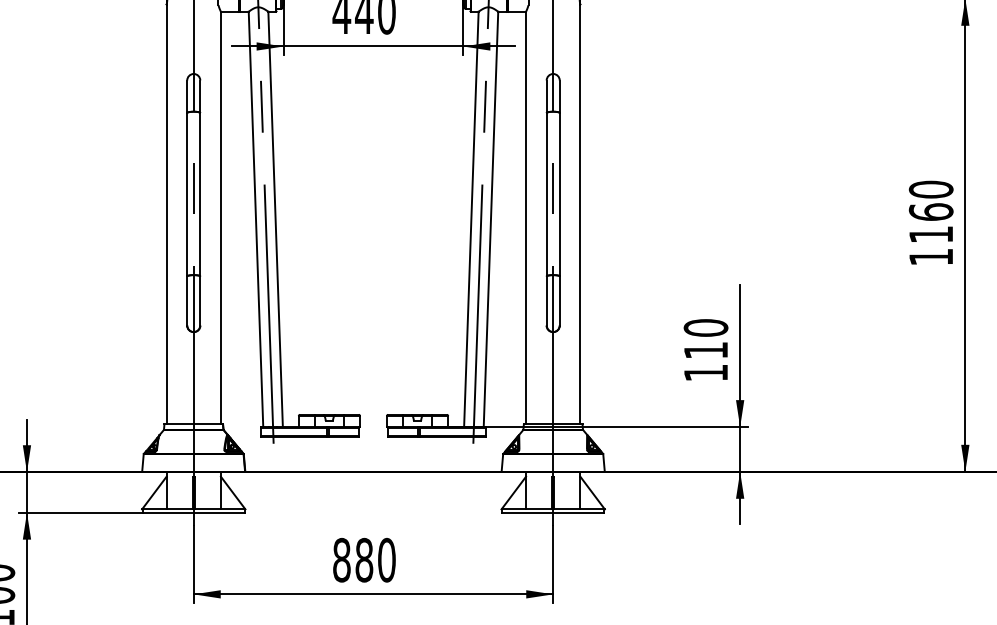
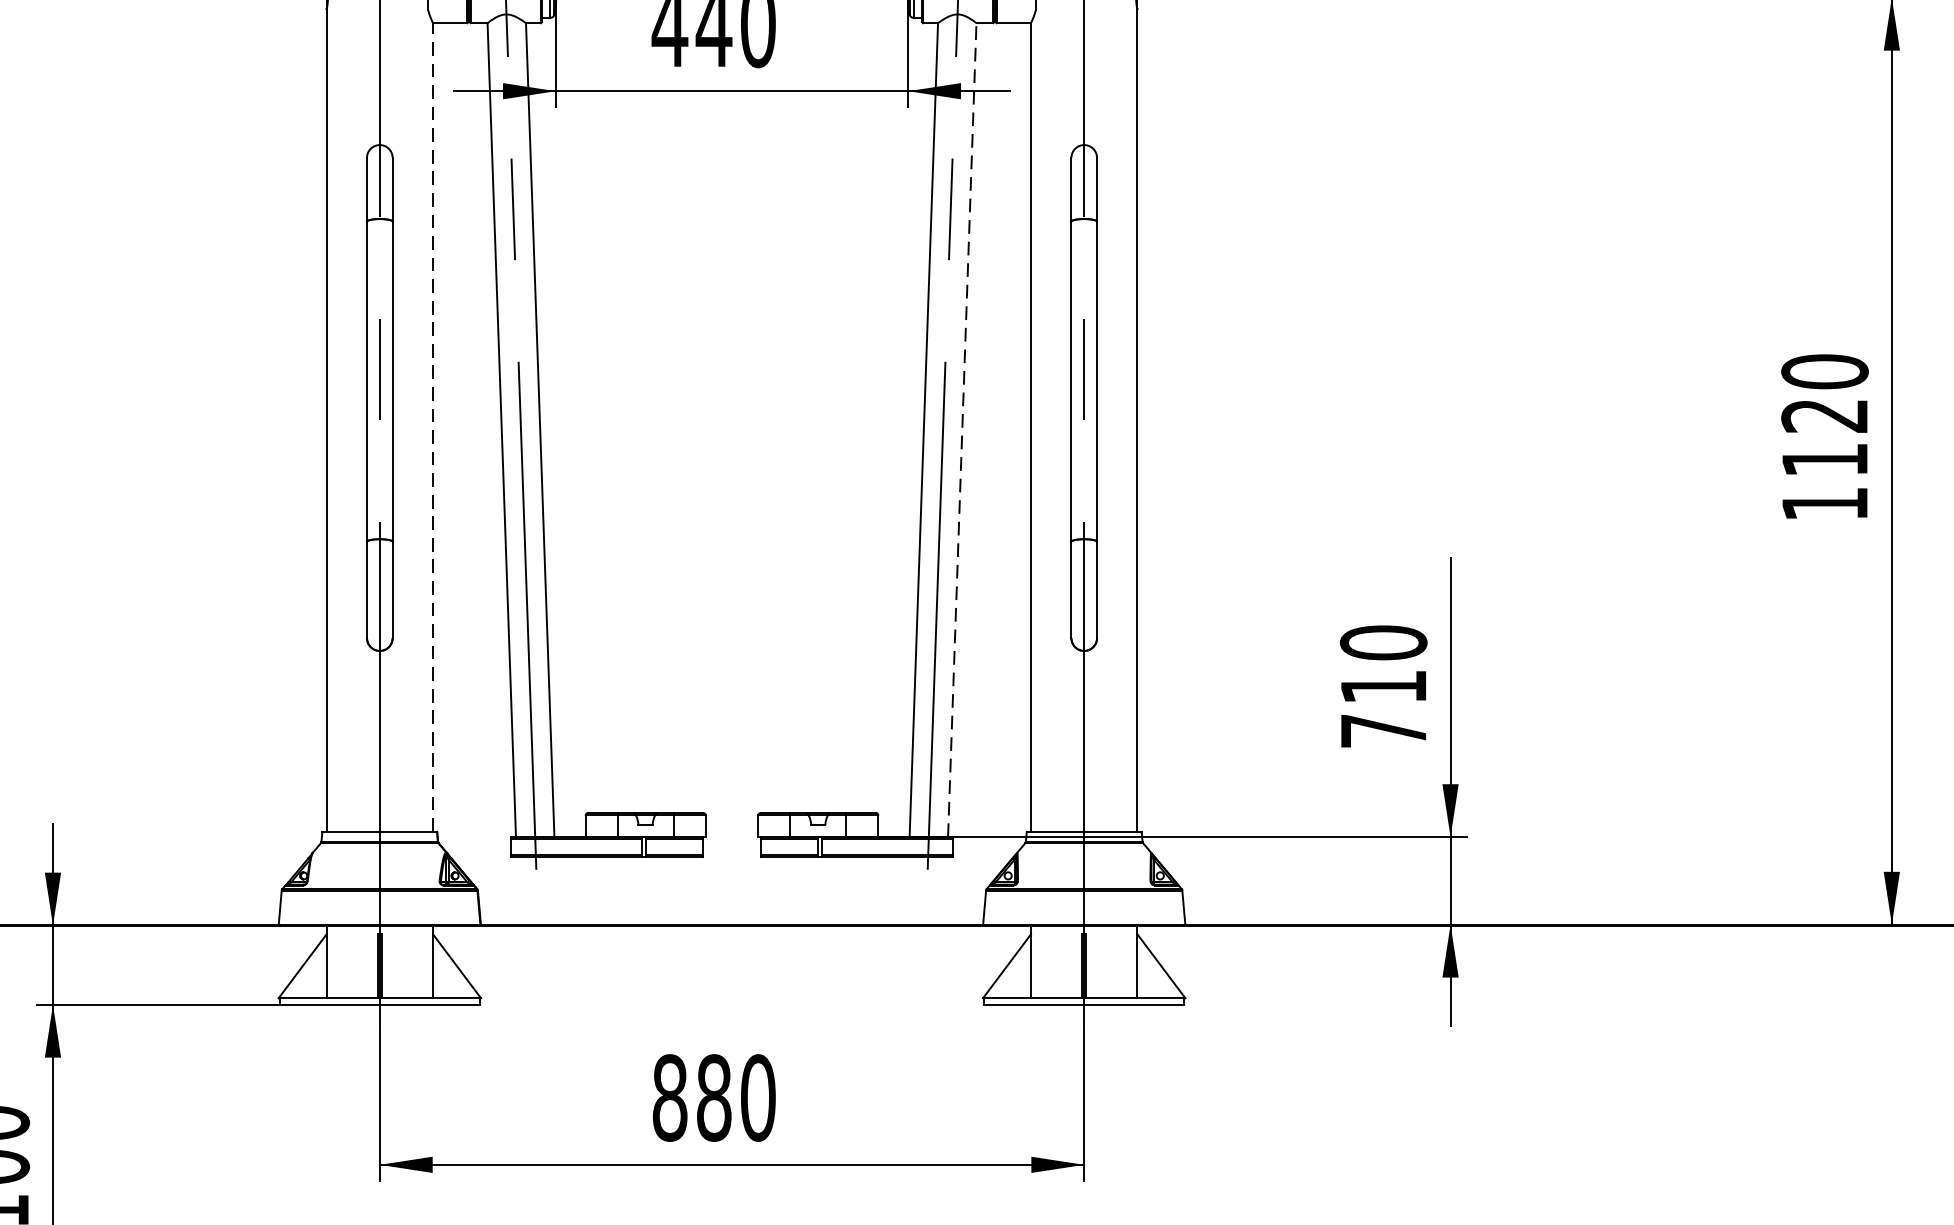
text: (930, 211) -> (1823, 414), 1160 -> 1120
line: (220, 217) -> (432, 426), solid -> dashed
line: (490, 219) -> (961, 430), solid -> dashed
text: (705, 372) -> (1382, 730), 110 -> 710

